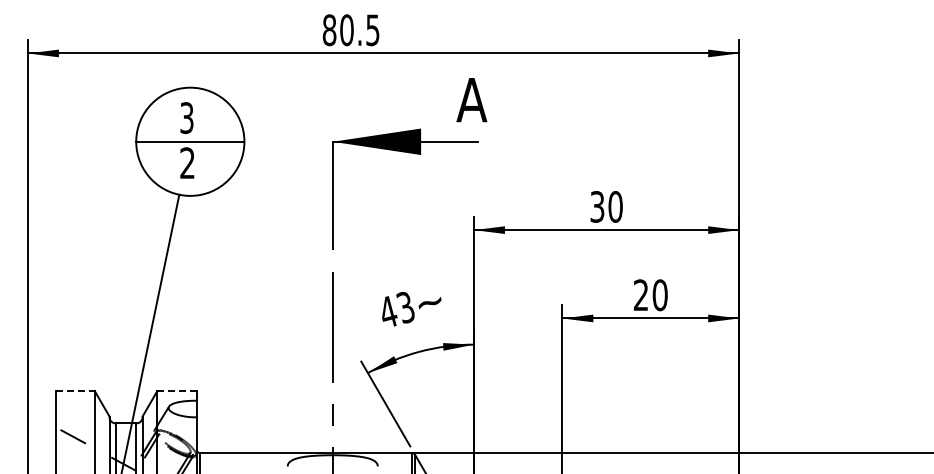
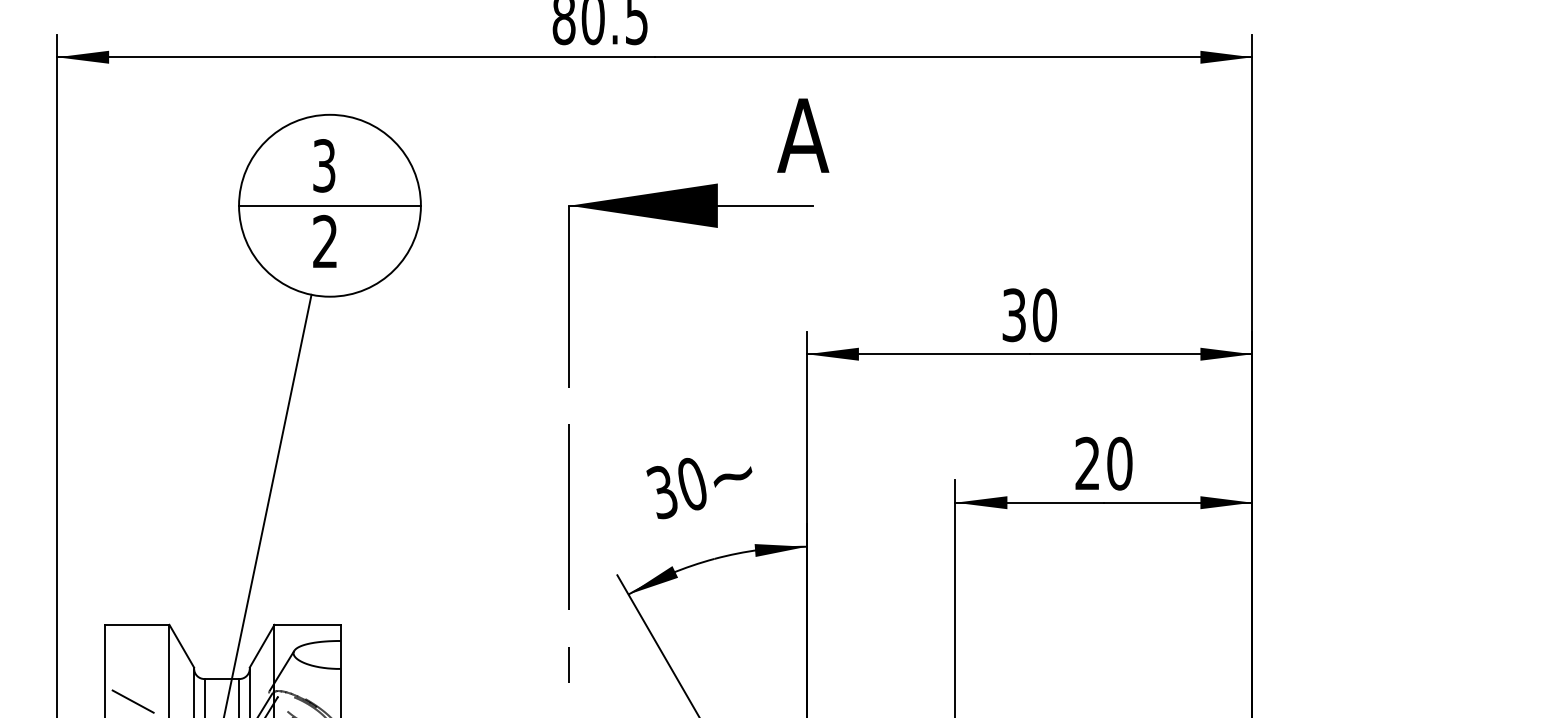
text: (396, 309) -> (676, 487), 43 -> 30
line: (76, 391) -> (138, 625), dashed -> solid
line: (177, 391) -> (308, 625), dashed -> solid

